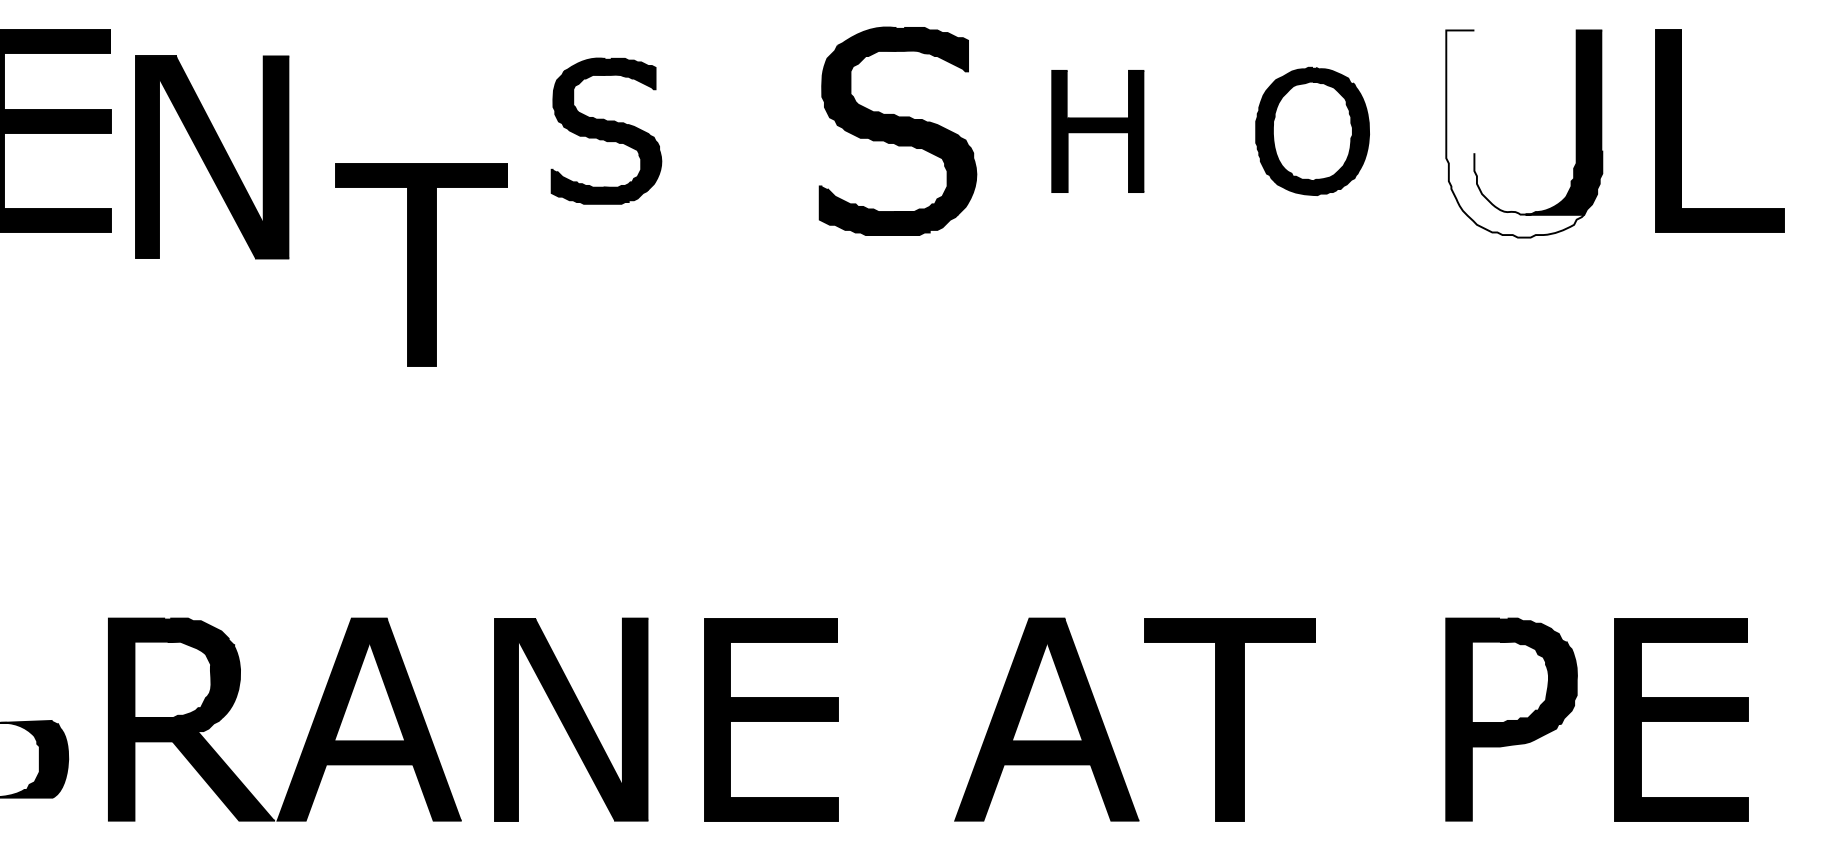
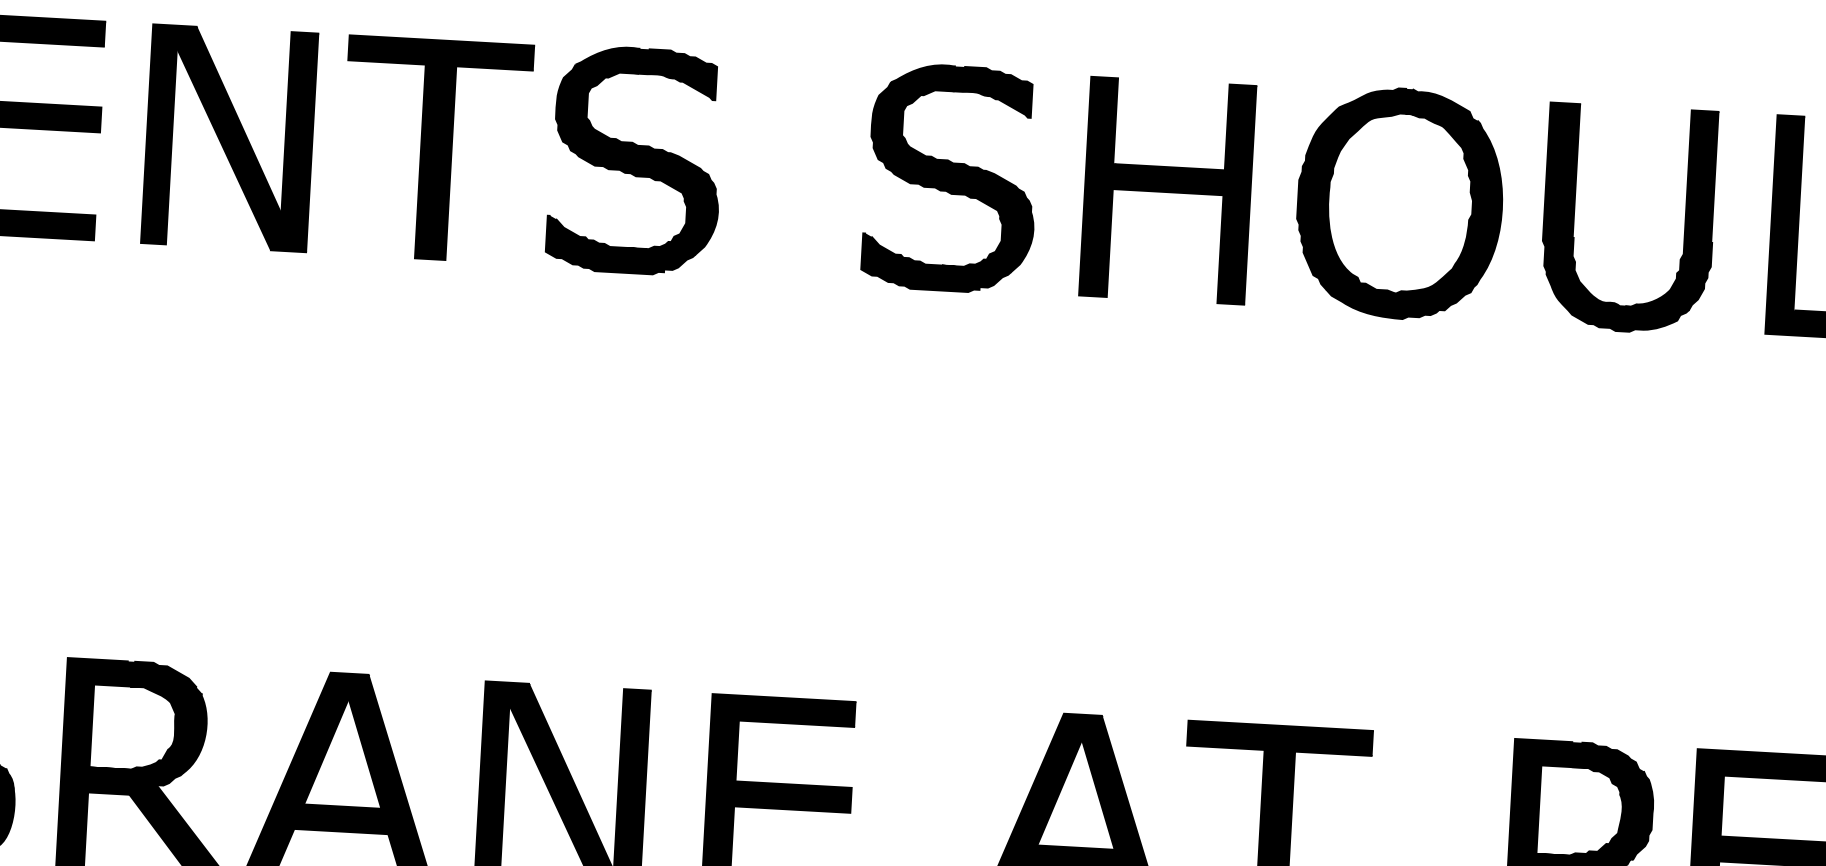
part: (606, 130) -> (635, 159), size x1.43
part: (1097, 131) -> (1167, 190), size x1.67
part: (1312, 131) -> (1399, 203), size x1.67
fill: (1515, 133) -> (1619, 218), added
part: (212, 157) -> (230, 138), moved
part: (421, 264) -> (435, 148), moved

